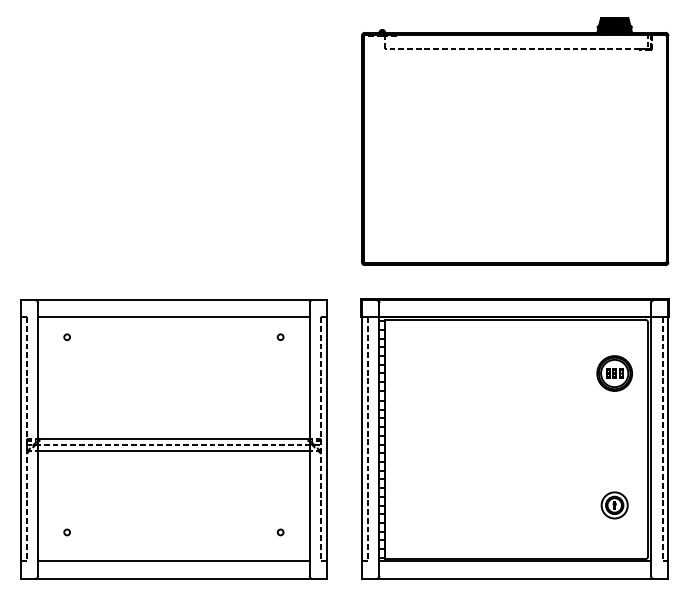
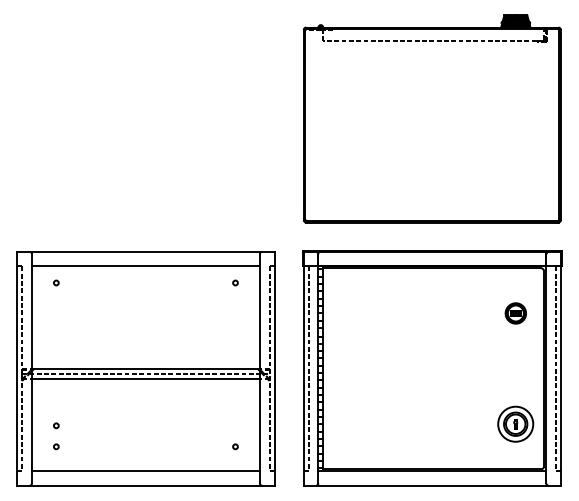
part: (614, 373) -> (515, 313), size x0.7
part: (614, 504) -> (515, 423), size x1.6
circle: (67, 507) -> (56, 425), added

